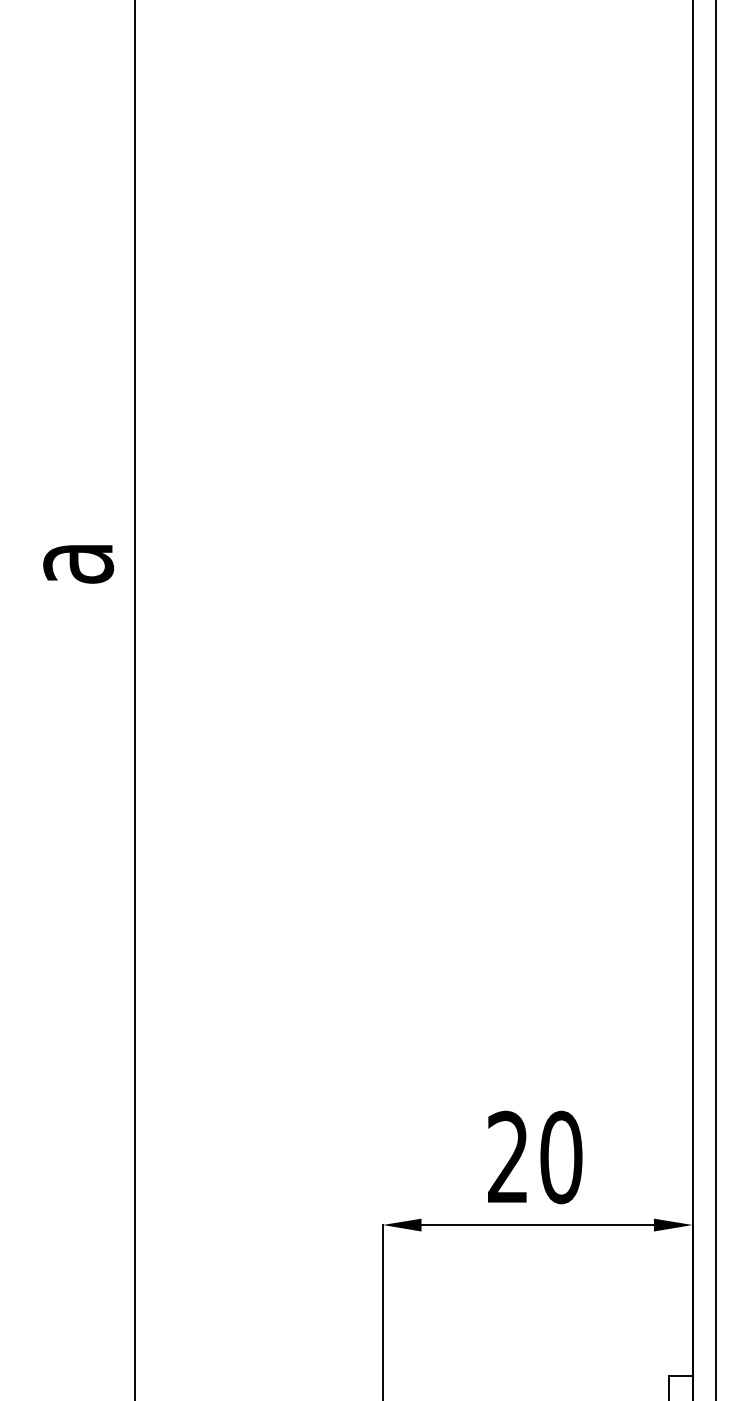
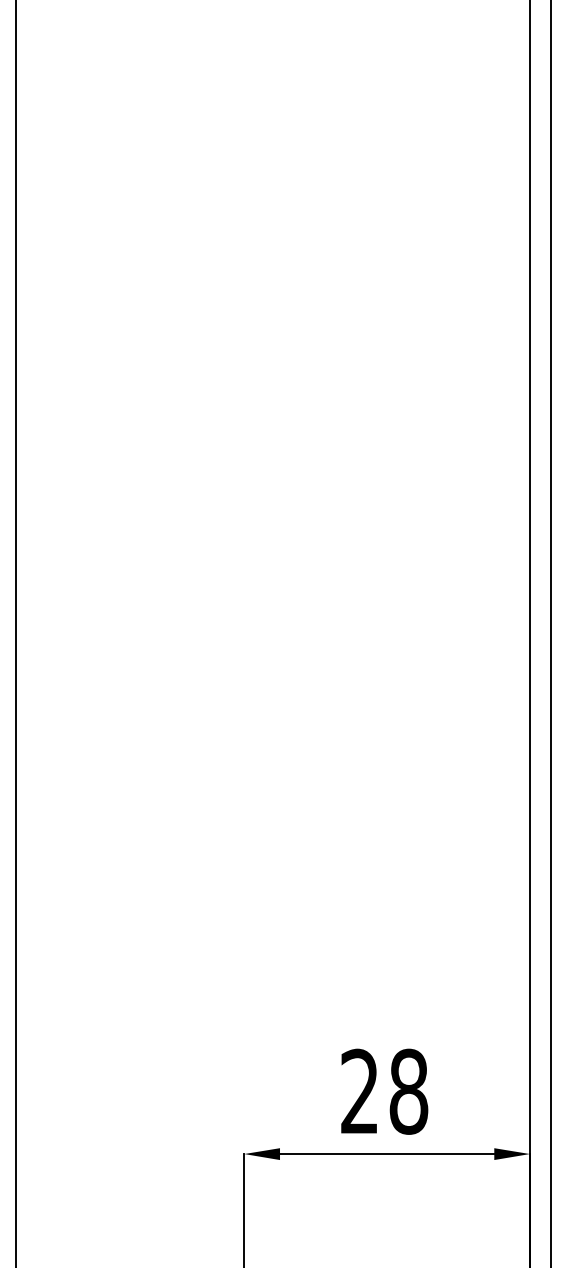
text: (561, 1157) -> (409, 1091), 20 -> 28

